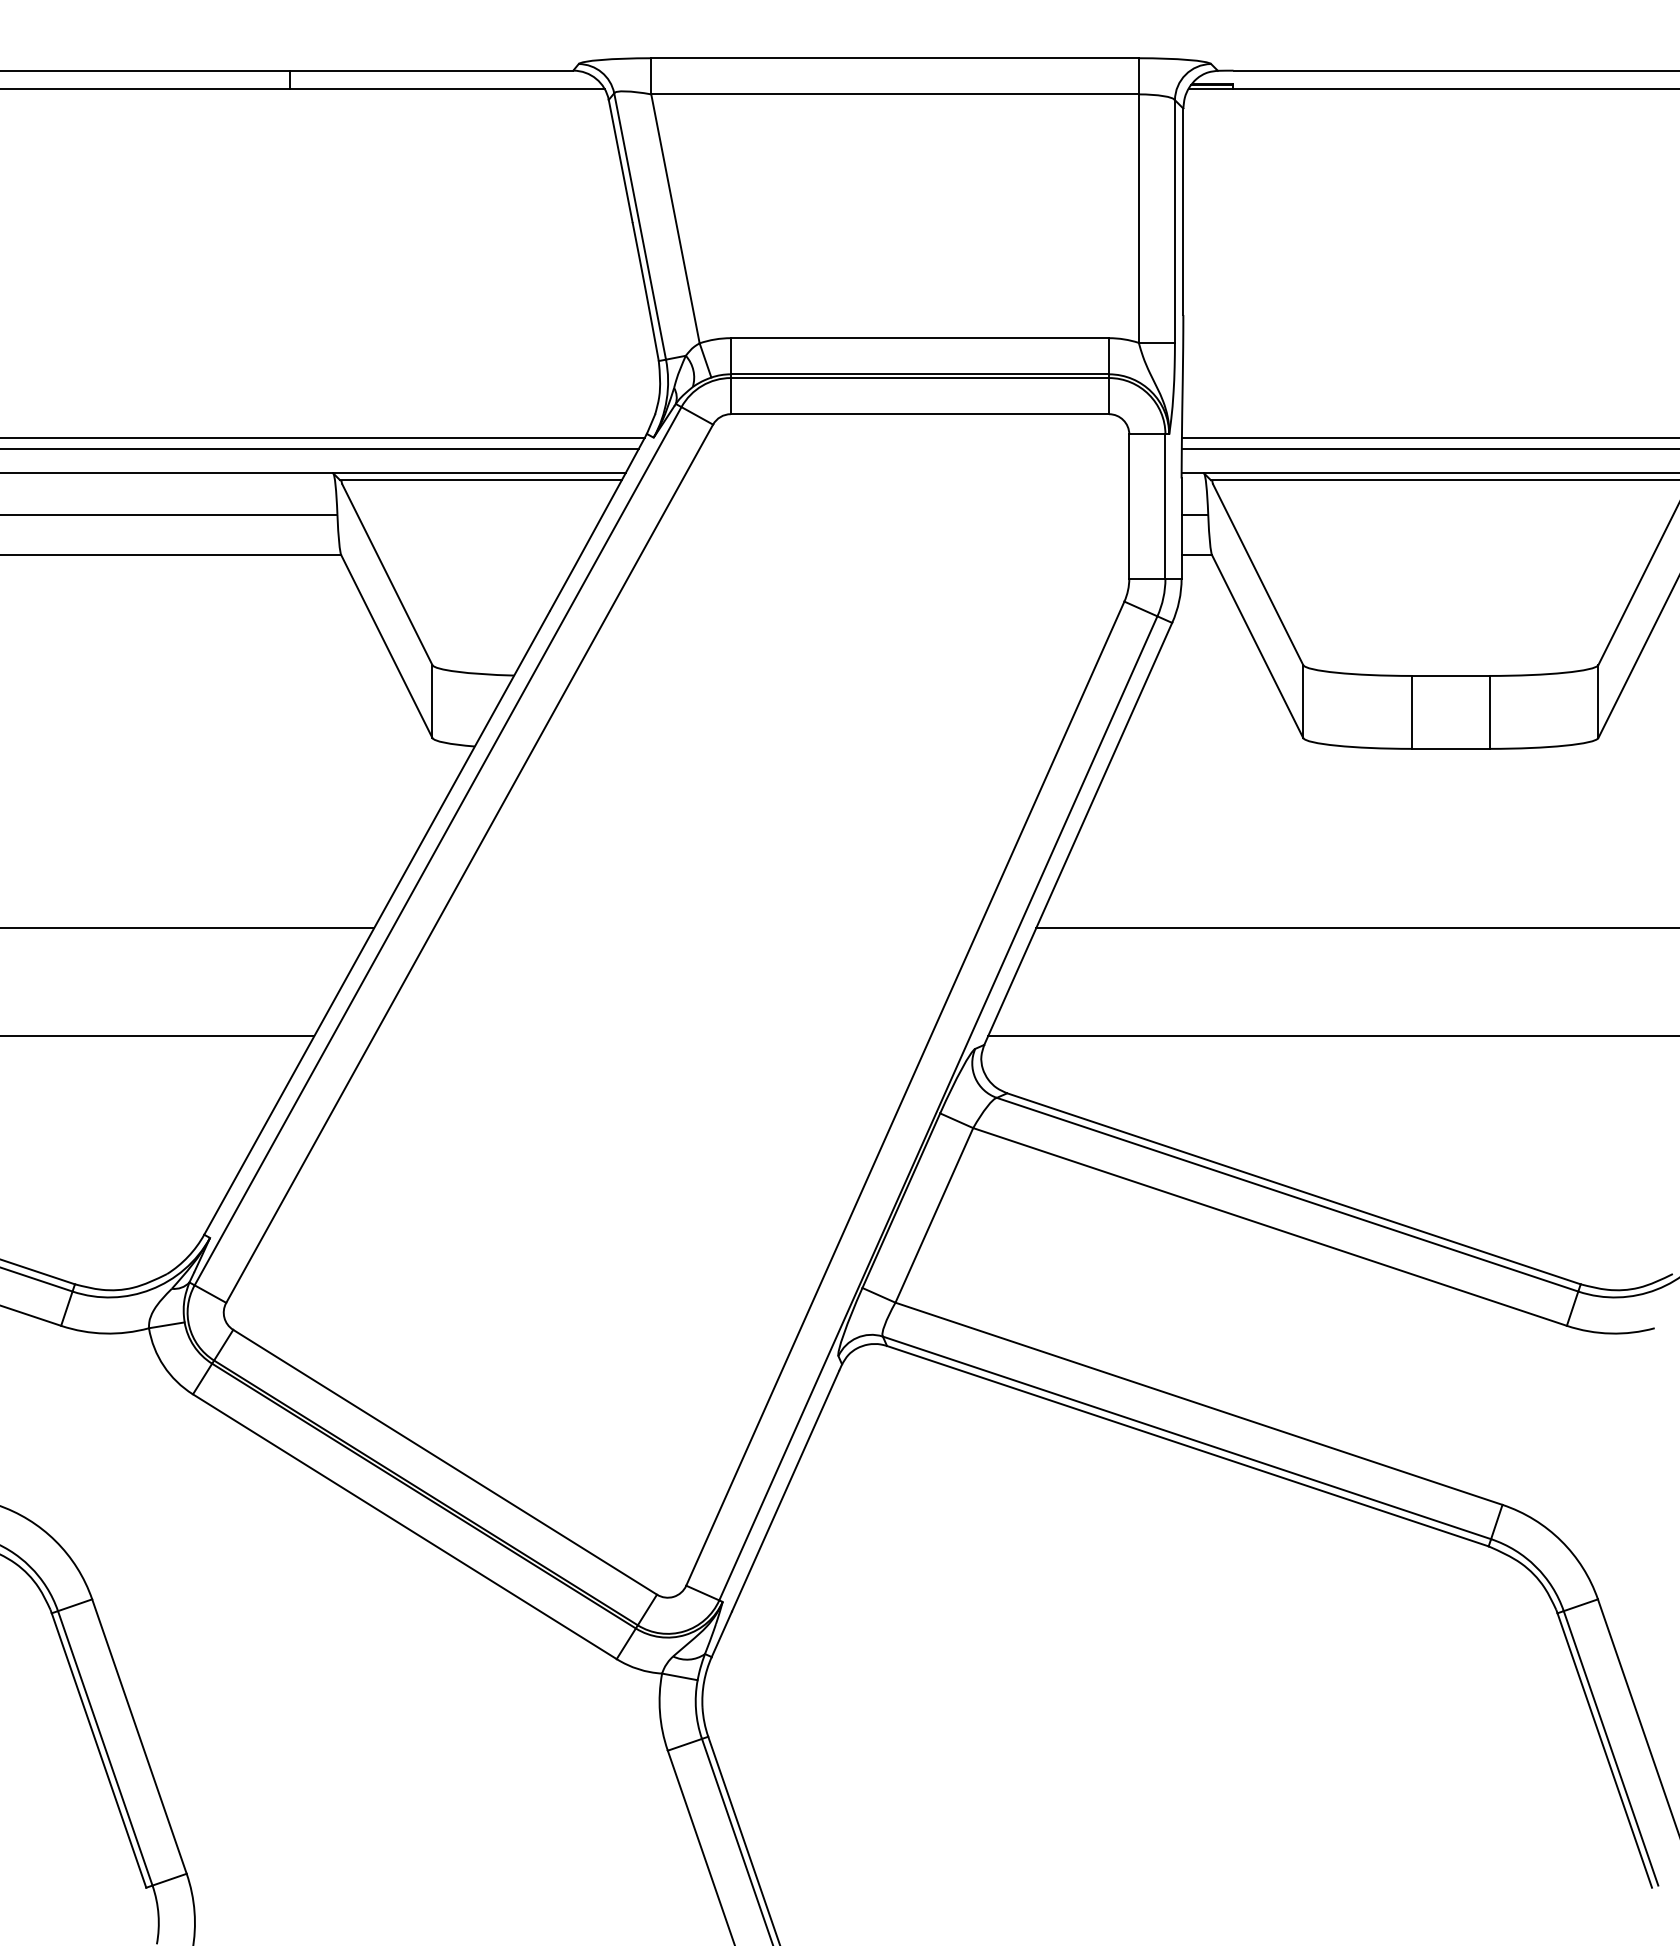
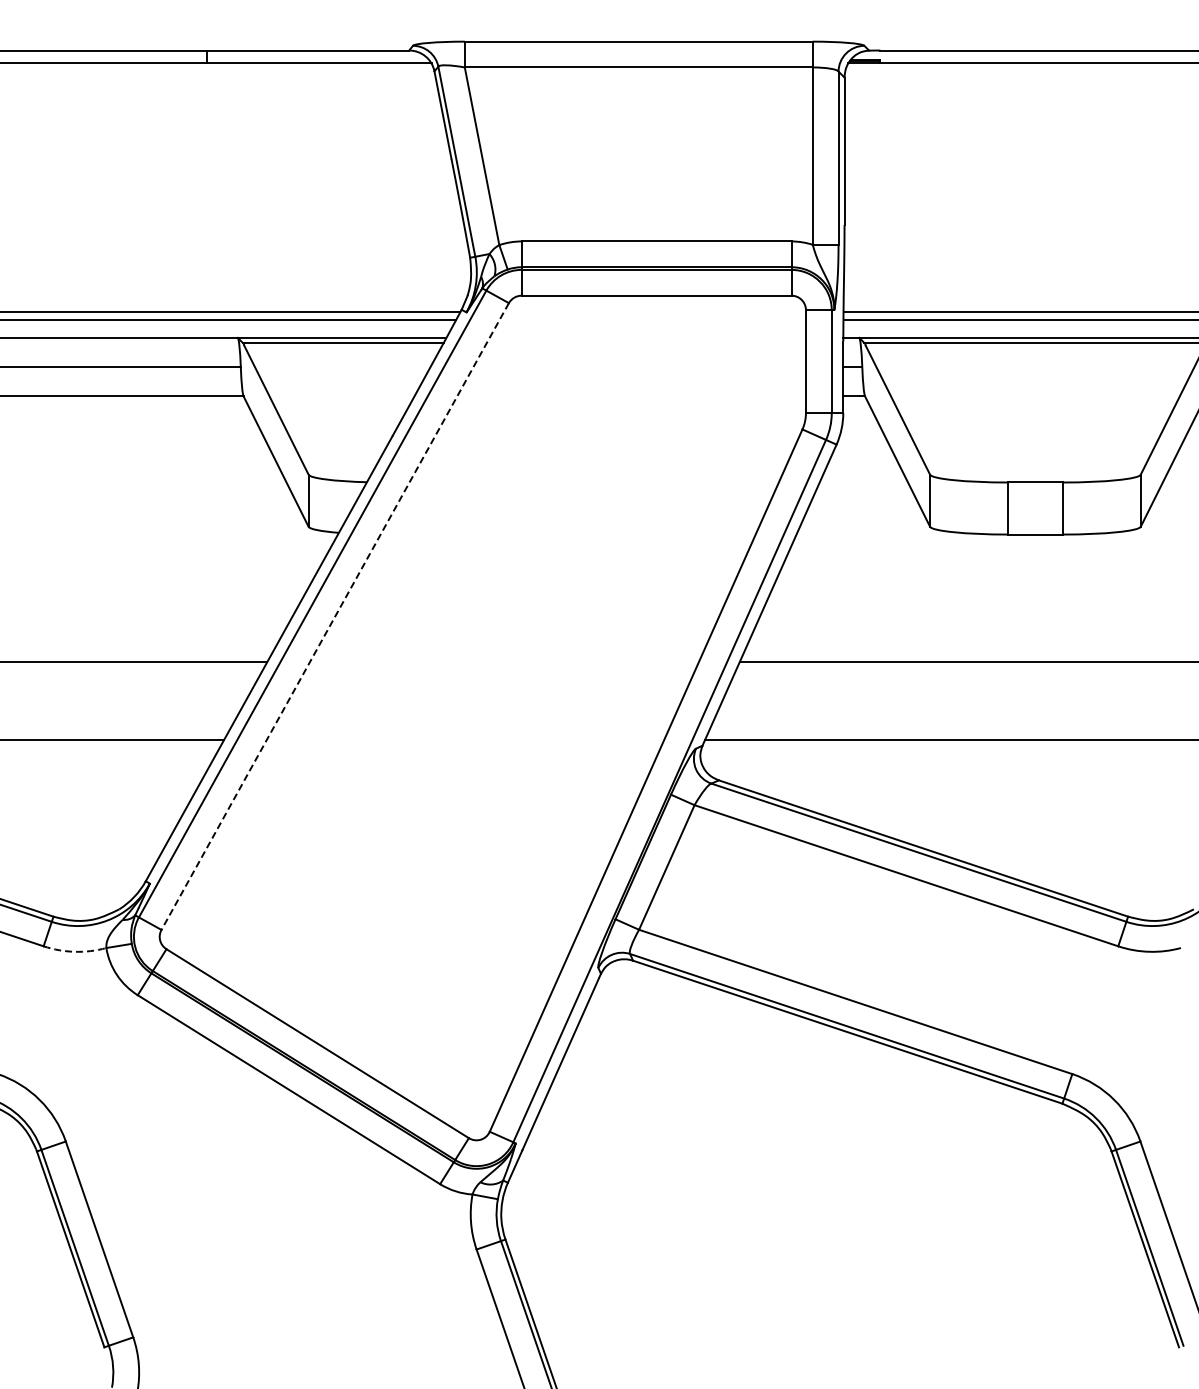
line: (468, 863) -> (334, 616), solid -> dashed
arc: (104, 1333) -> (74, 951), solid -> dashed

